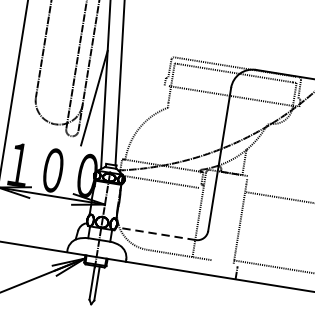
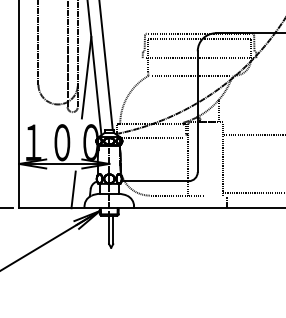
line: (217, 115) -> (190, 75), added
line: (57, 228) -> (73, 189), added
line: (157, 234) -> (156, 181), dashed -> solid

